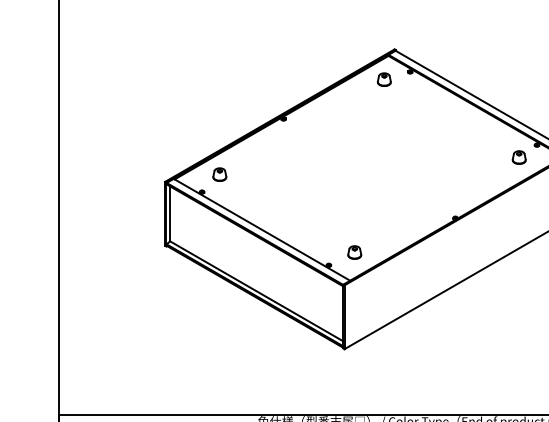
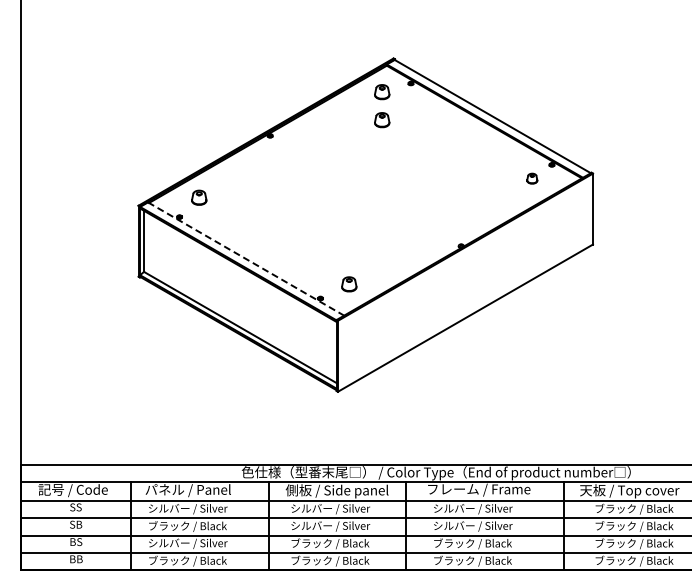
part: (384, 105) -> (382, 120), added
part: (519, 157) -> (532, 178), size x0.7
line: (262, 230) -> (246, 259), solid -> dashed

